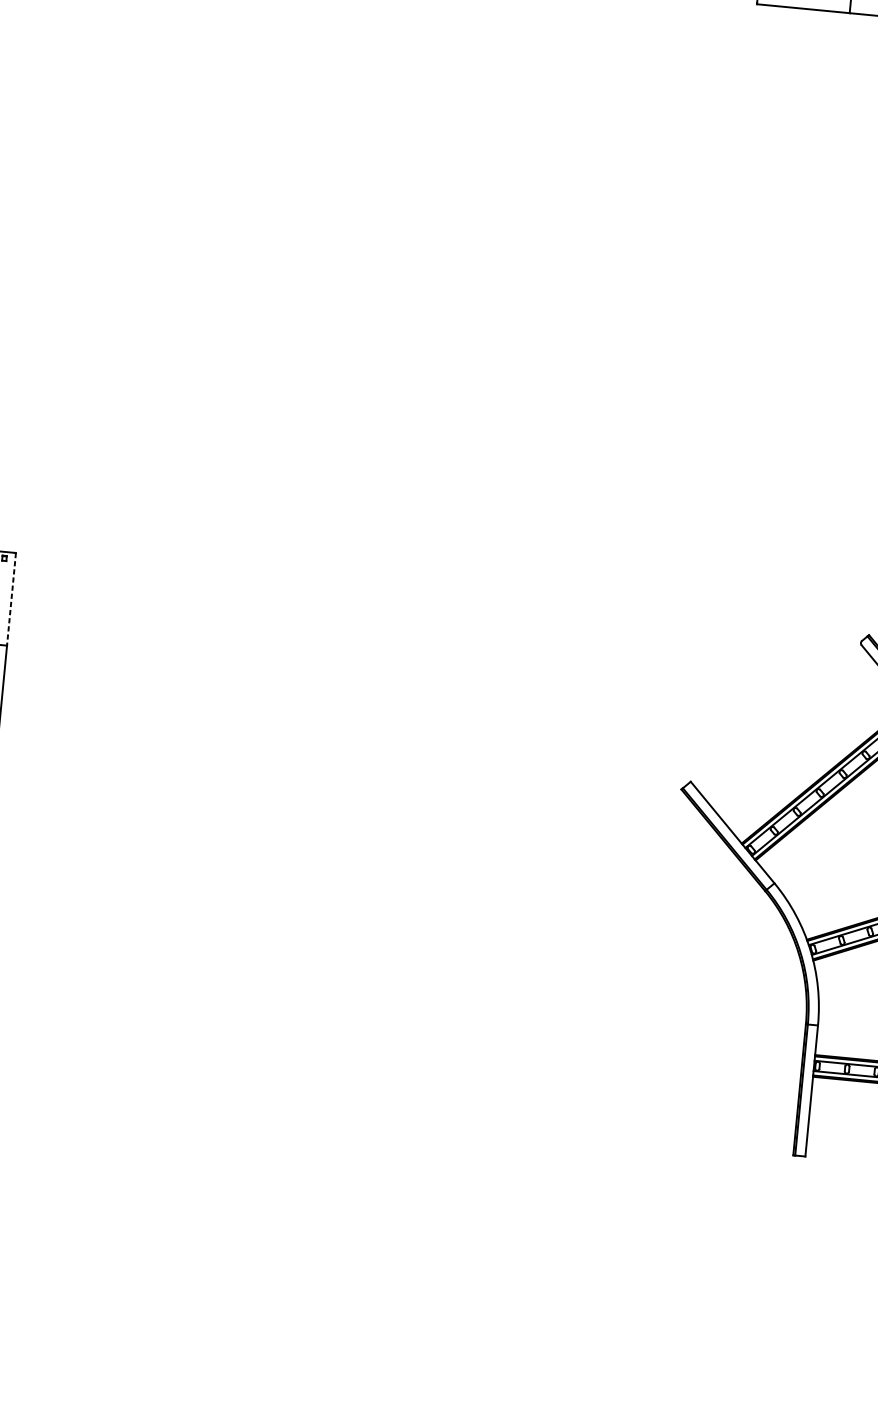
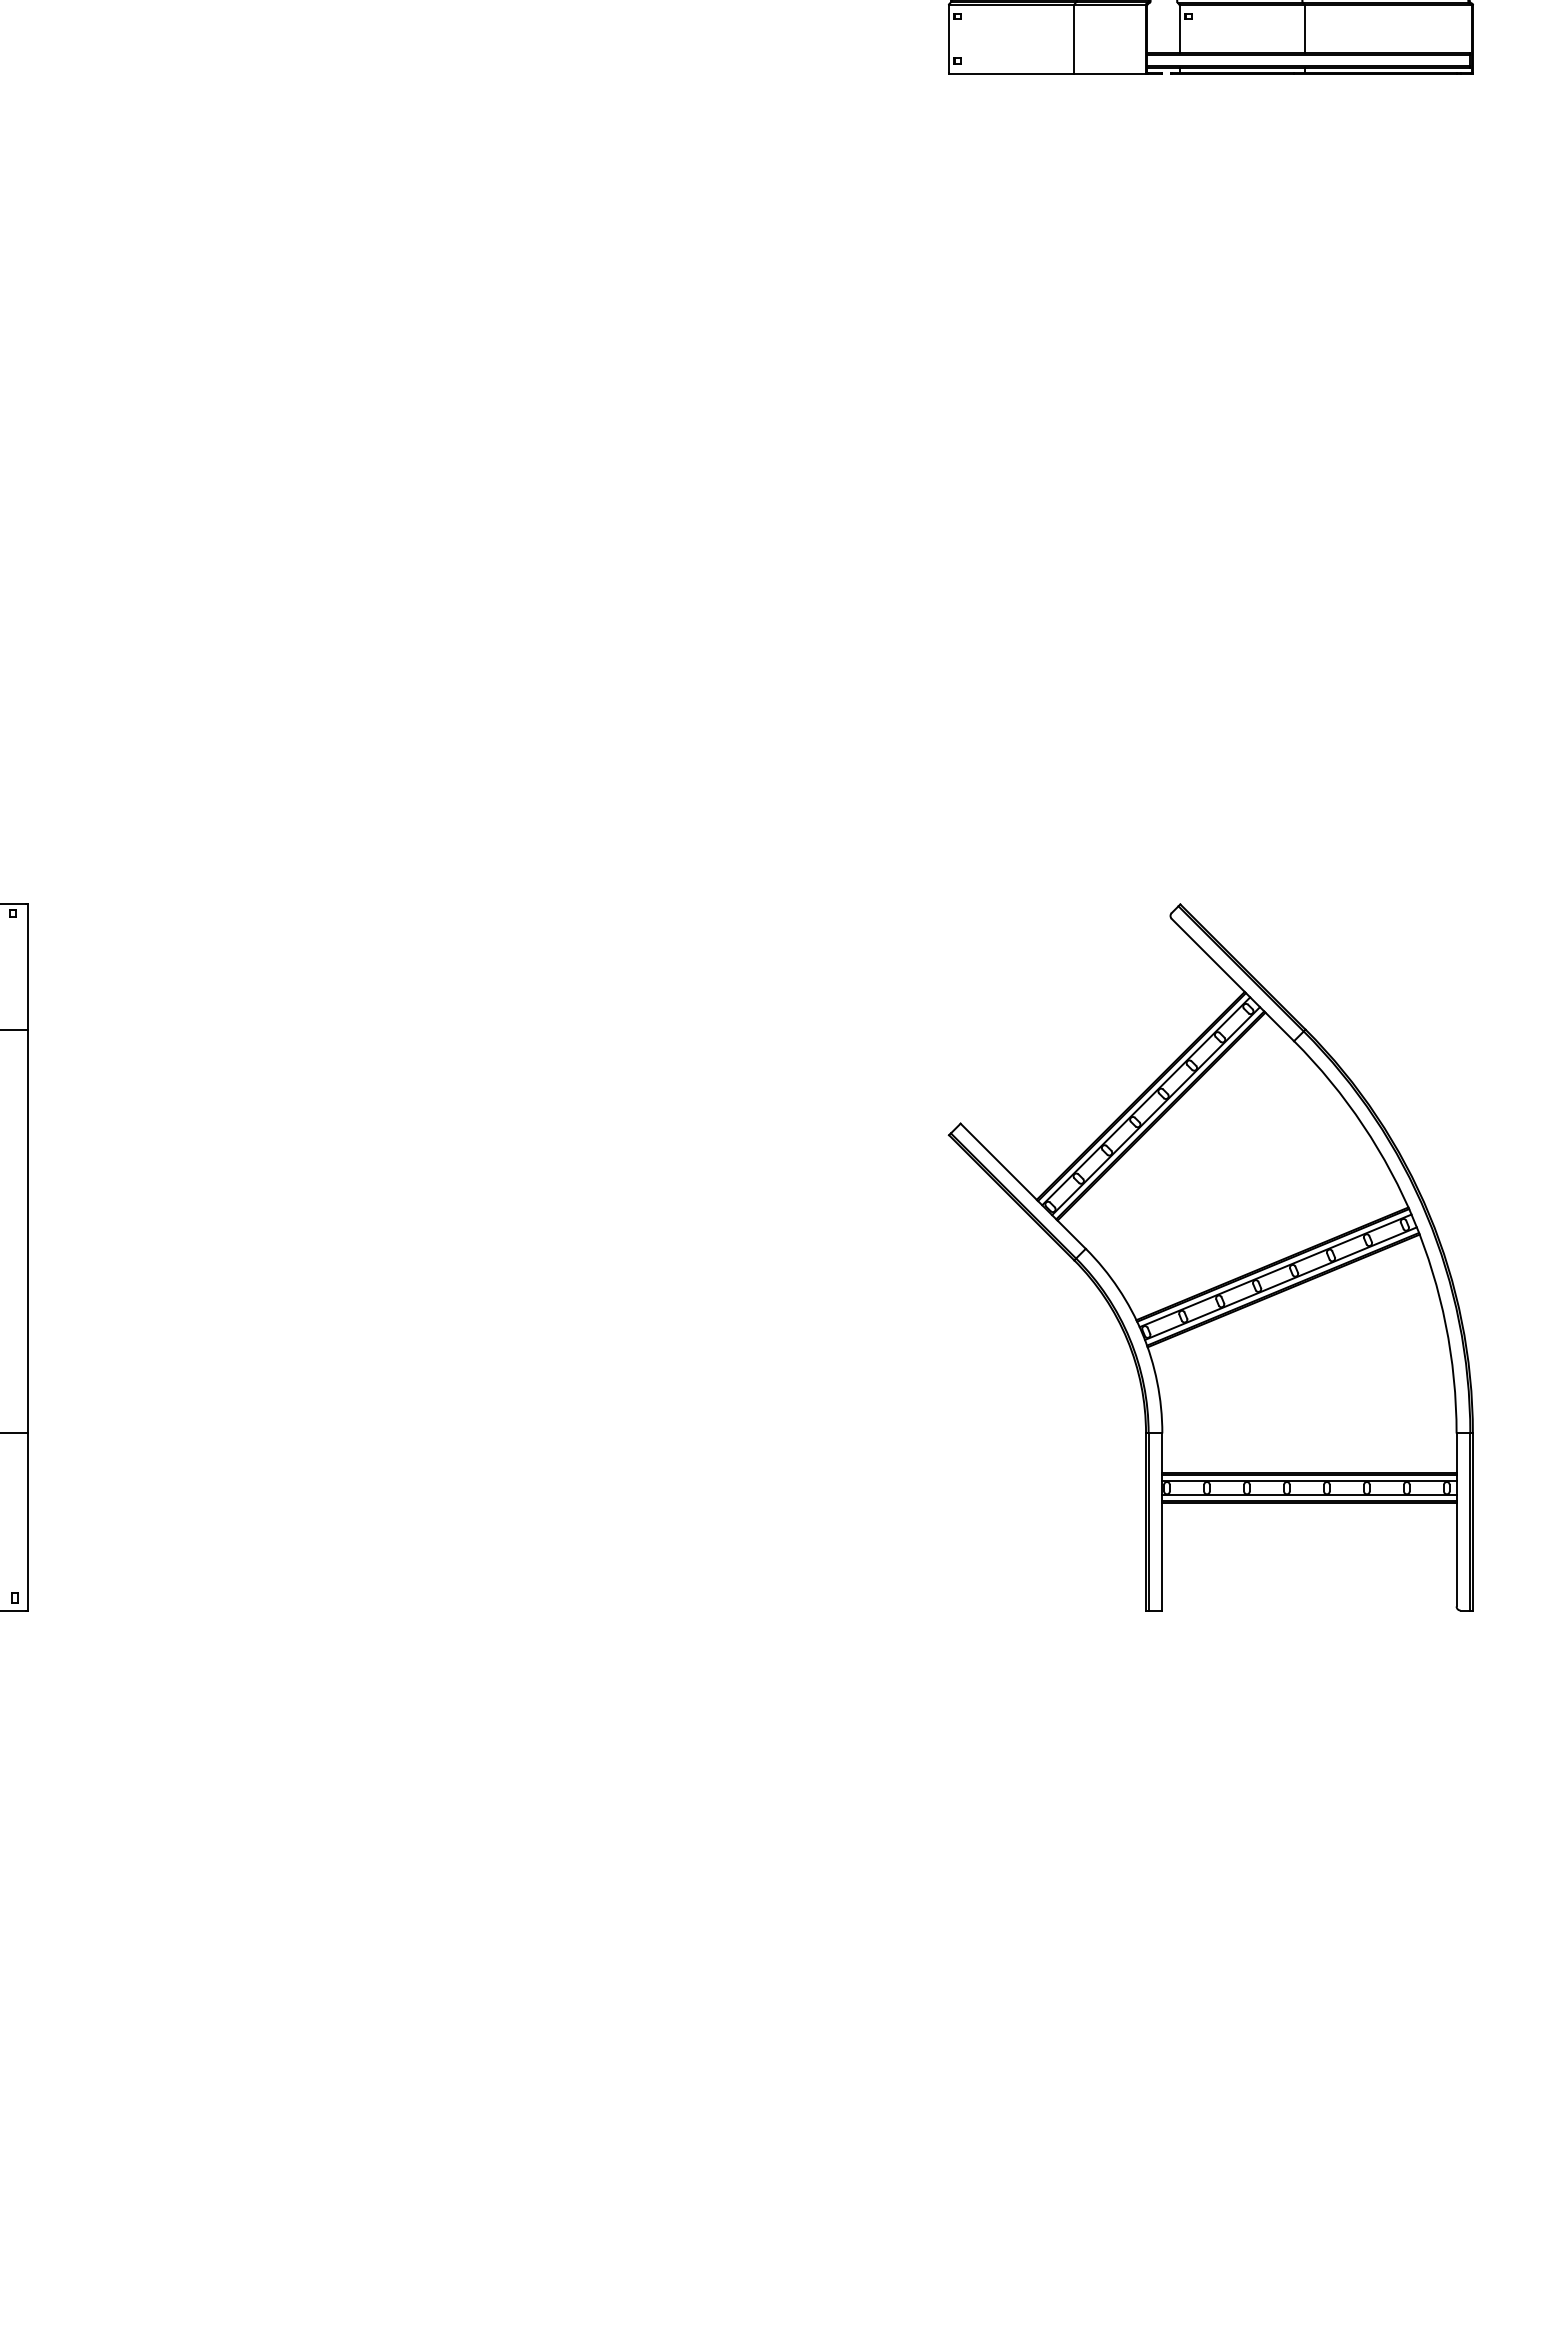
line: (11, 599) -> (27, 967), dashed -> solid

